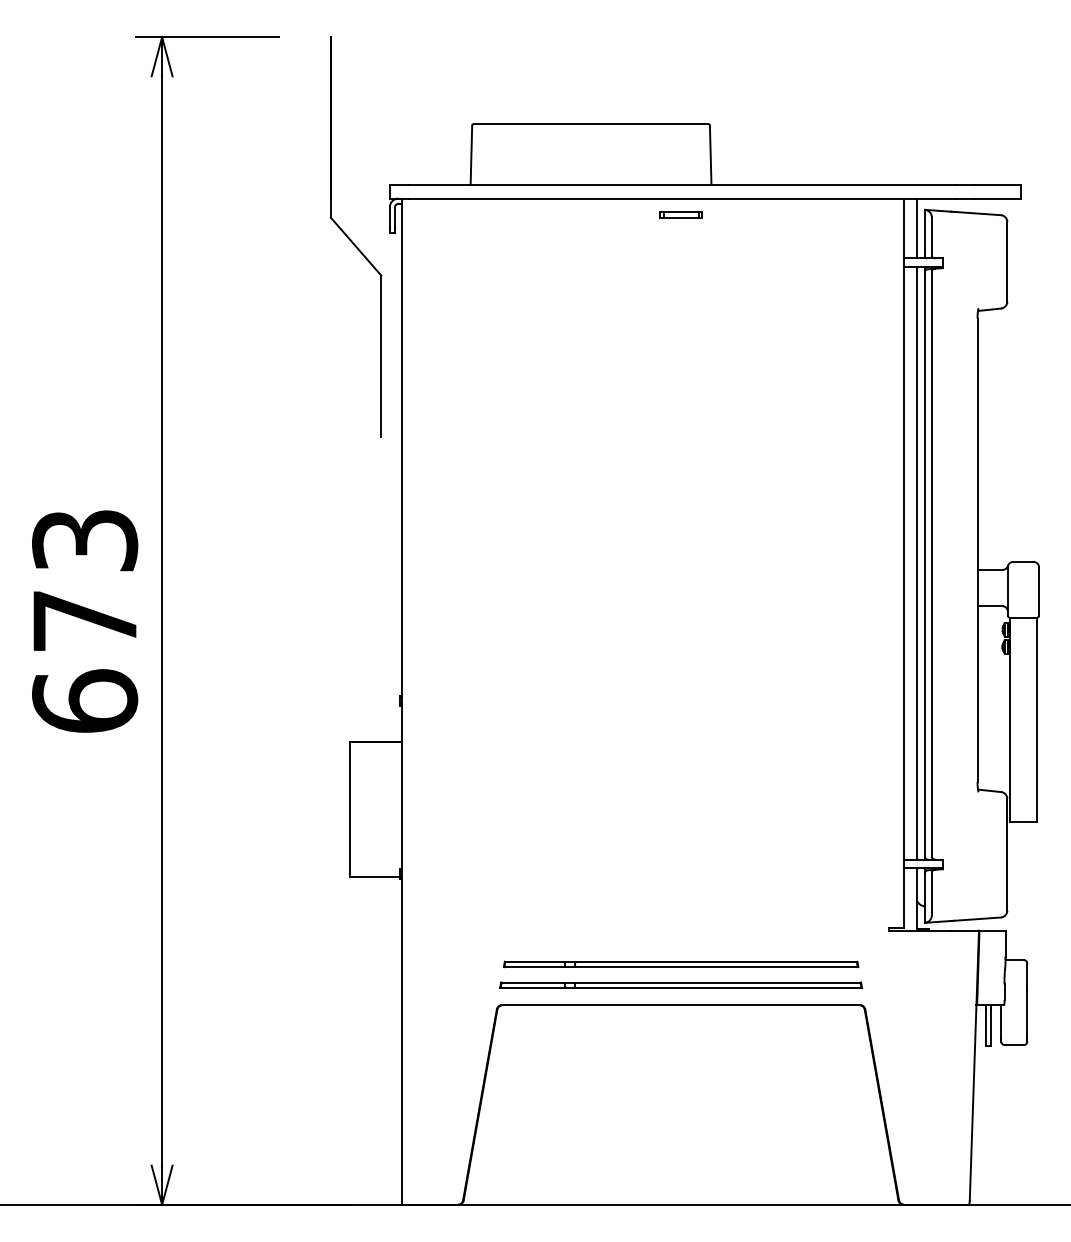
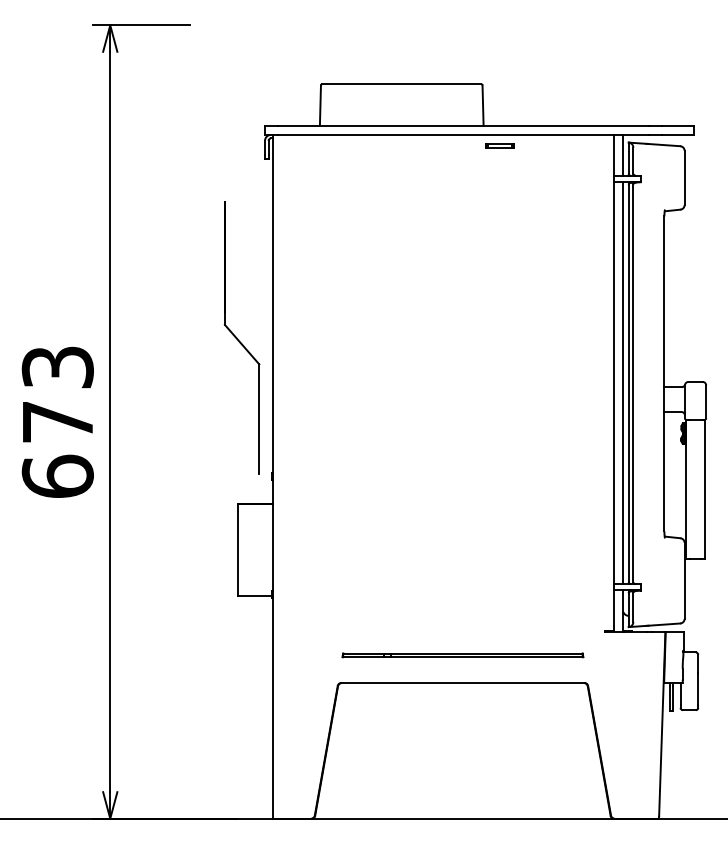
part: (680, 214) -> (499, 145), moved
part: (355, 236) -> (241, 337), moved
part: (680, 985) -> (462, 669), removed

